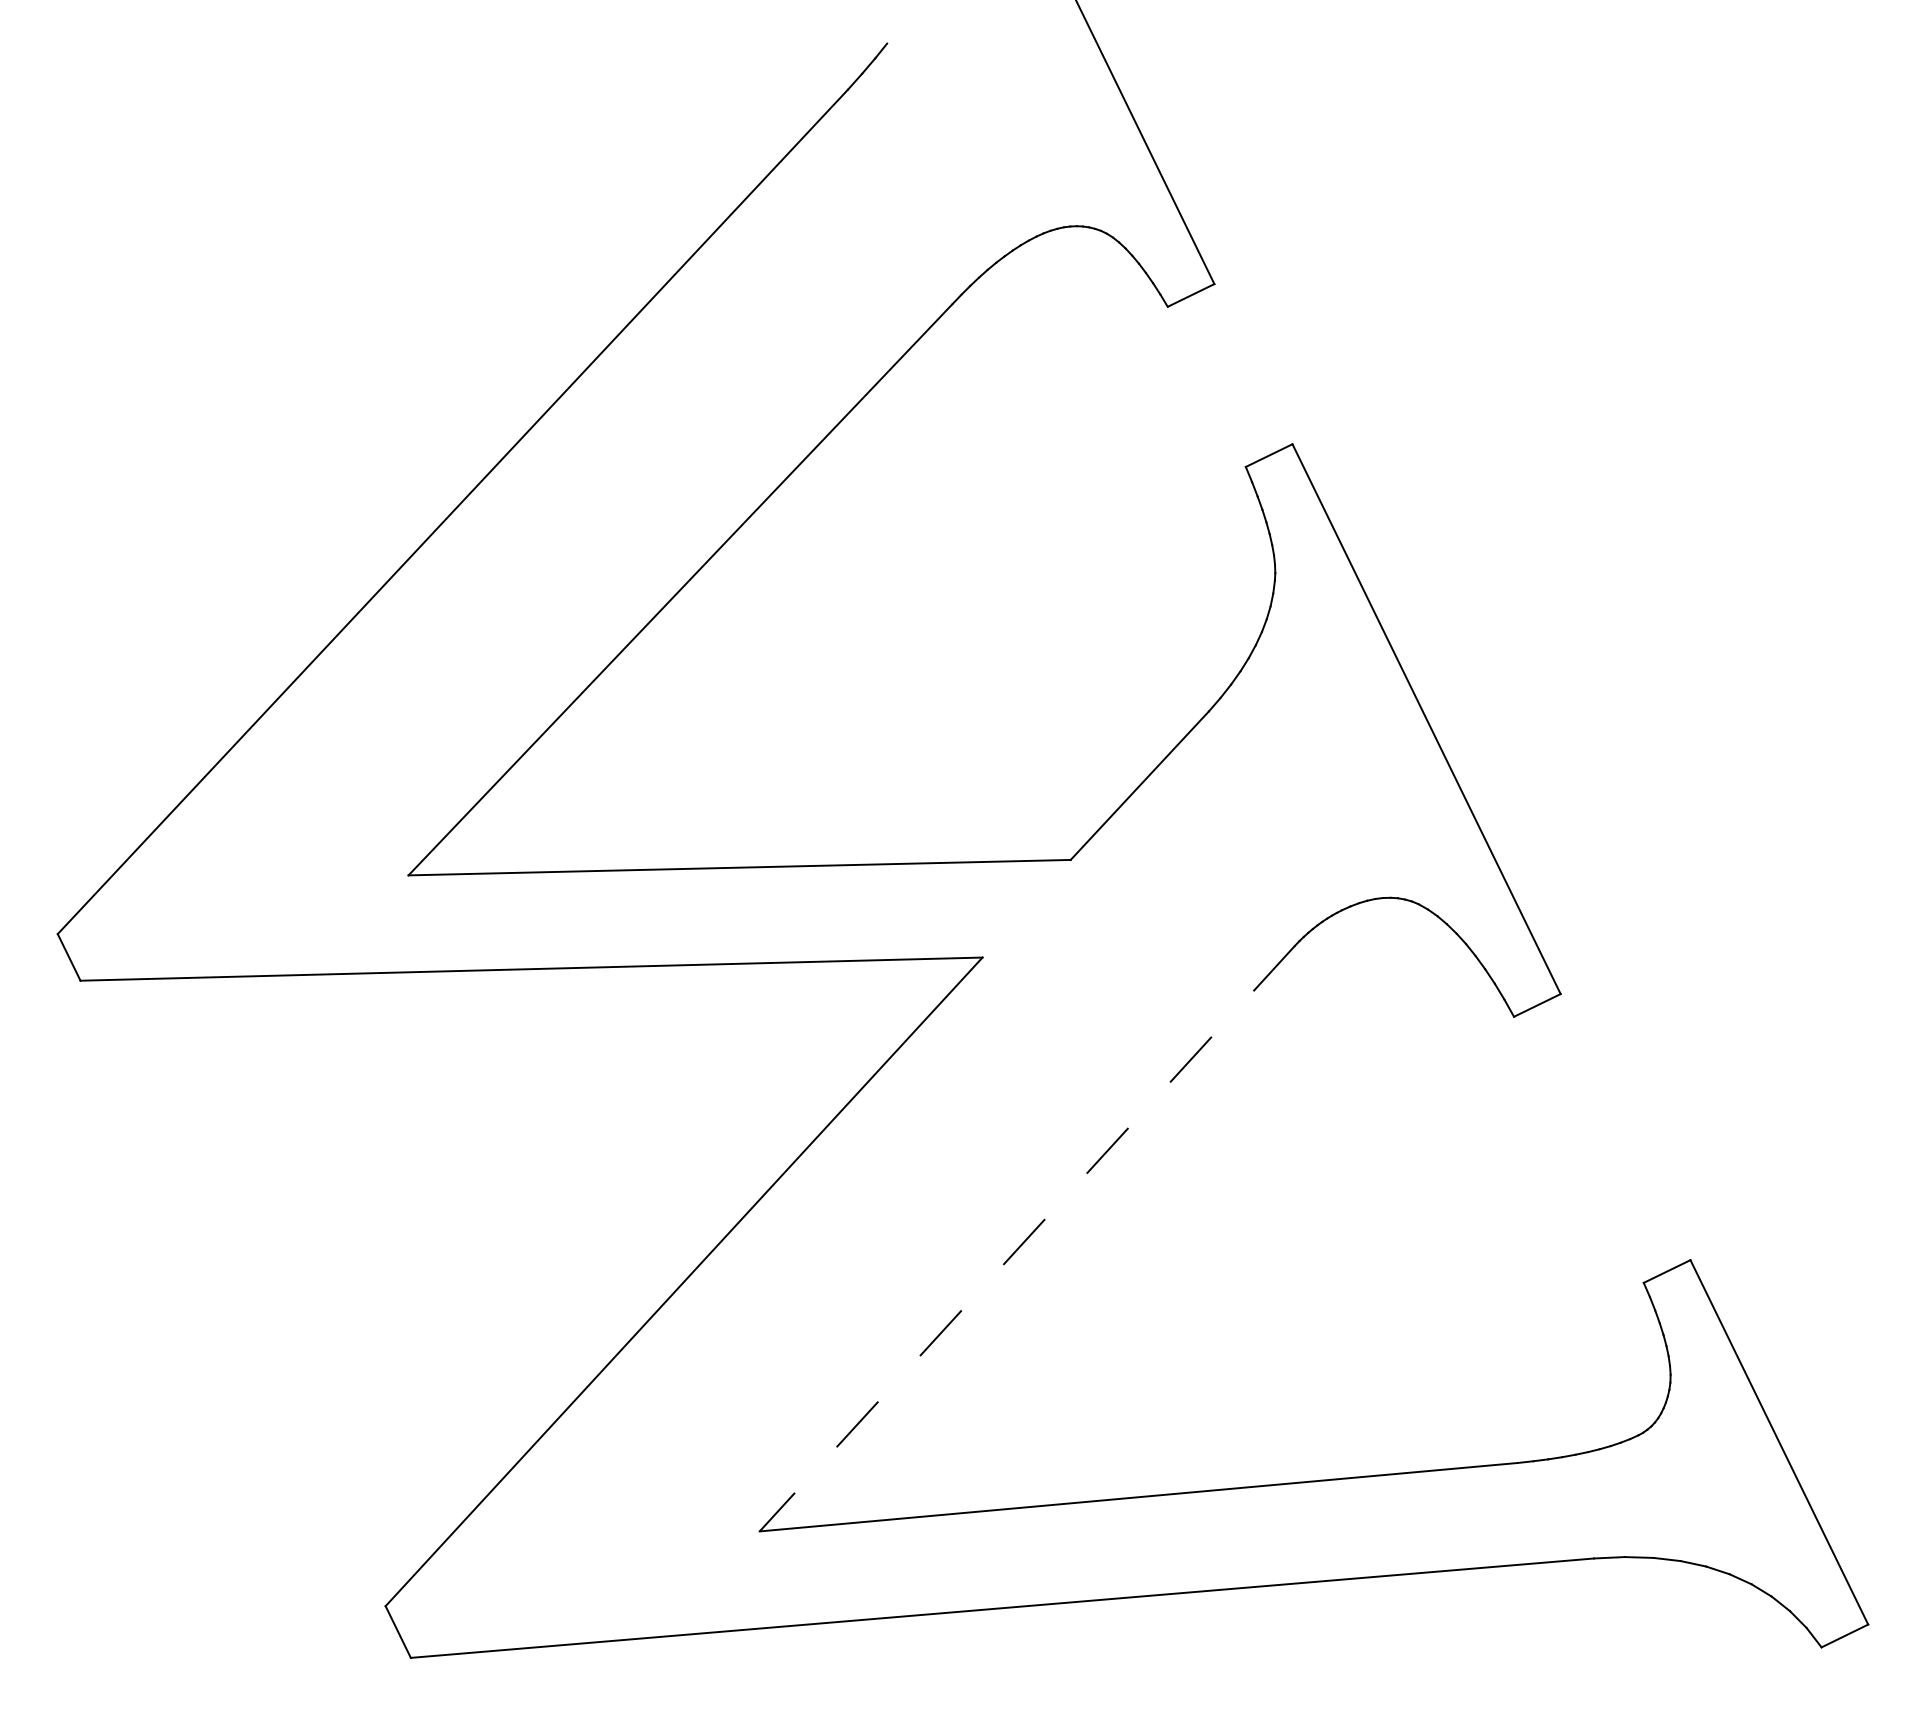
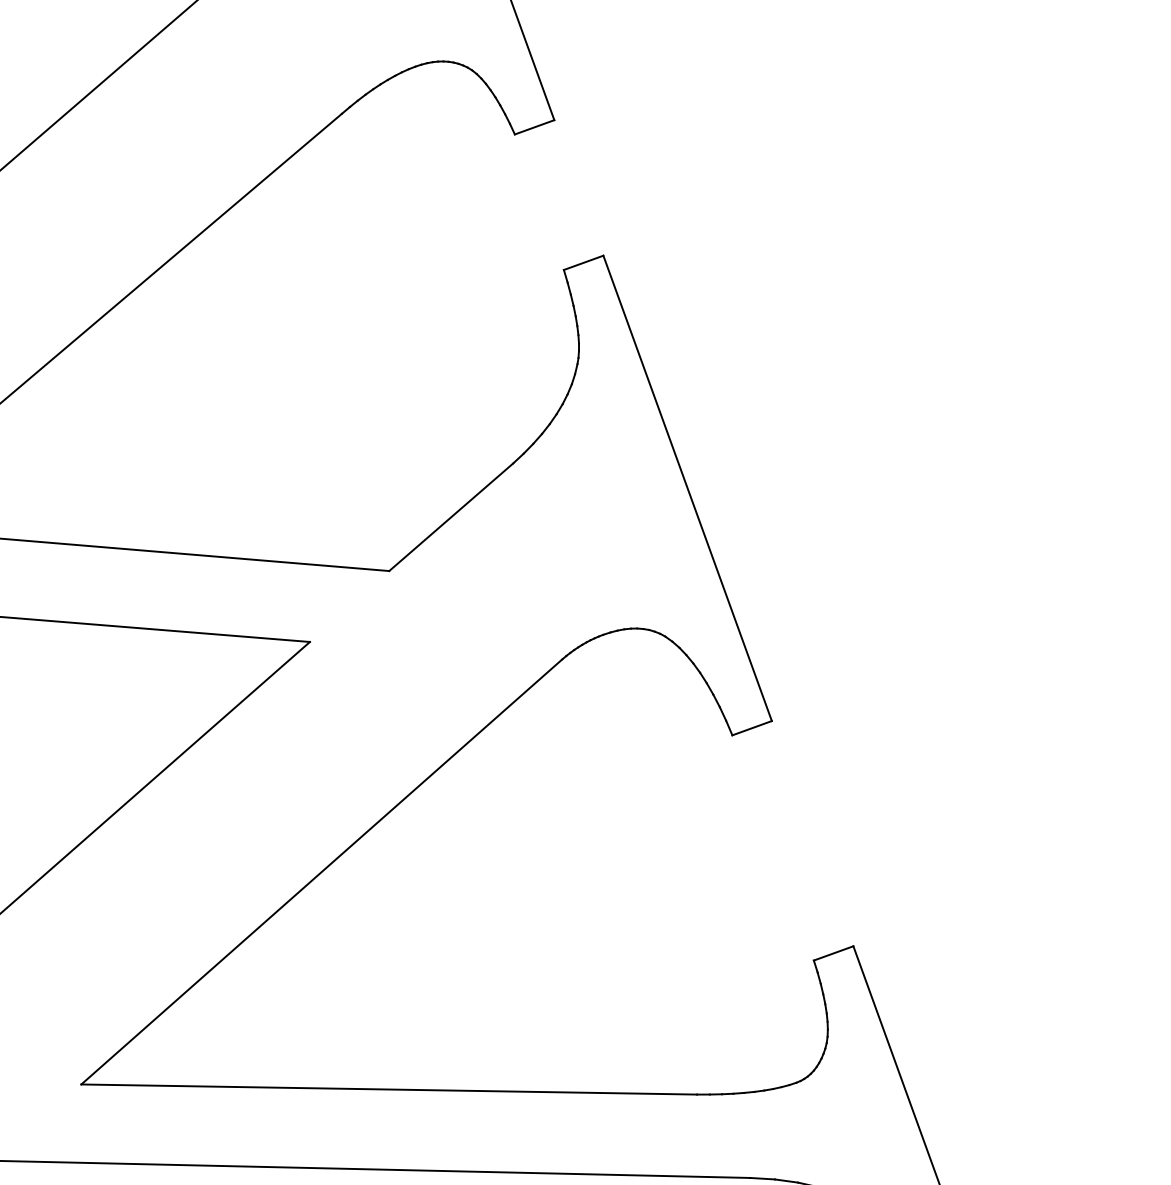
line: (1027, 1238) -> (321, 871), dashed -> solid

